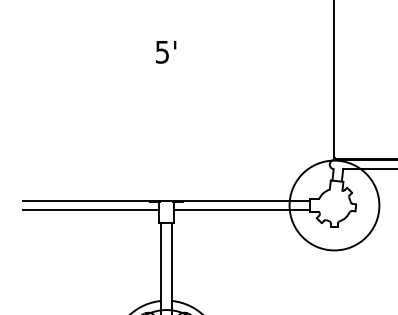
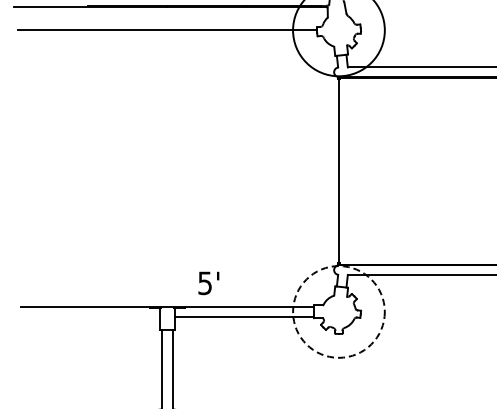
text: (165, 52) -> (208, 283), moved
circle: (334, 205) -> (338, 311), solid -> dashed
line: (91, 209) -> (90, 316), removed

